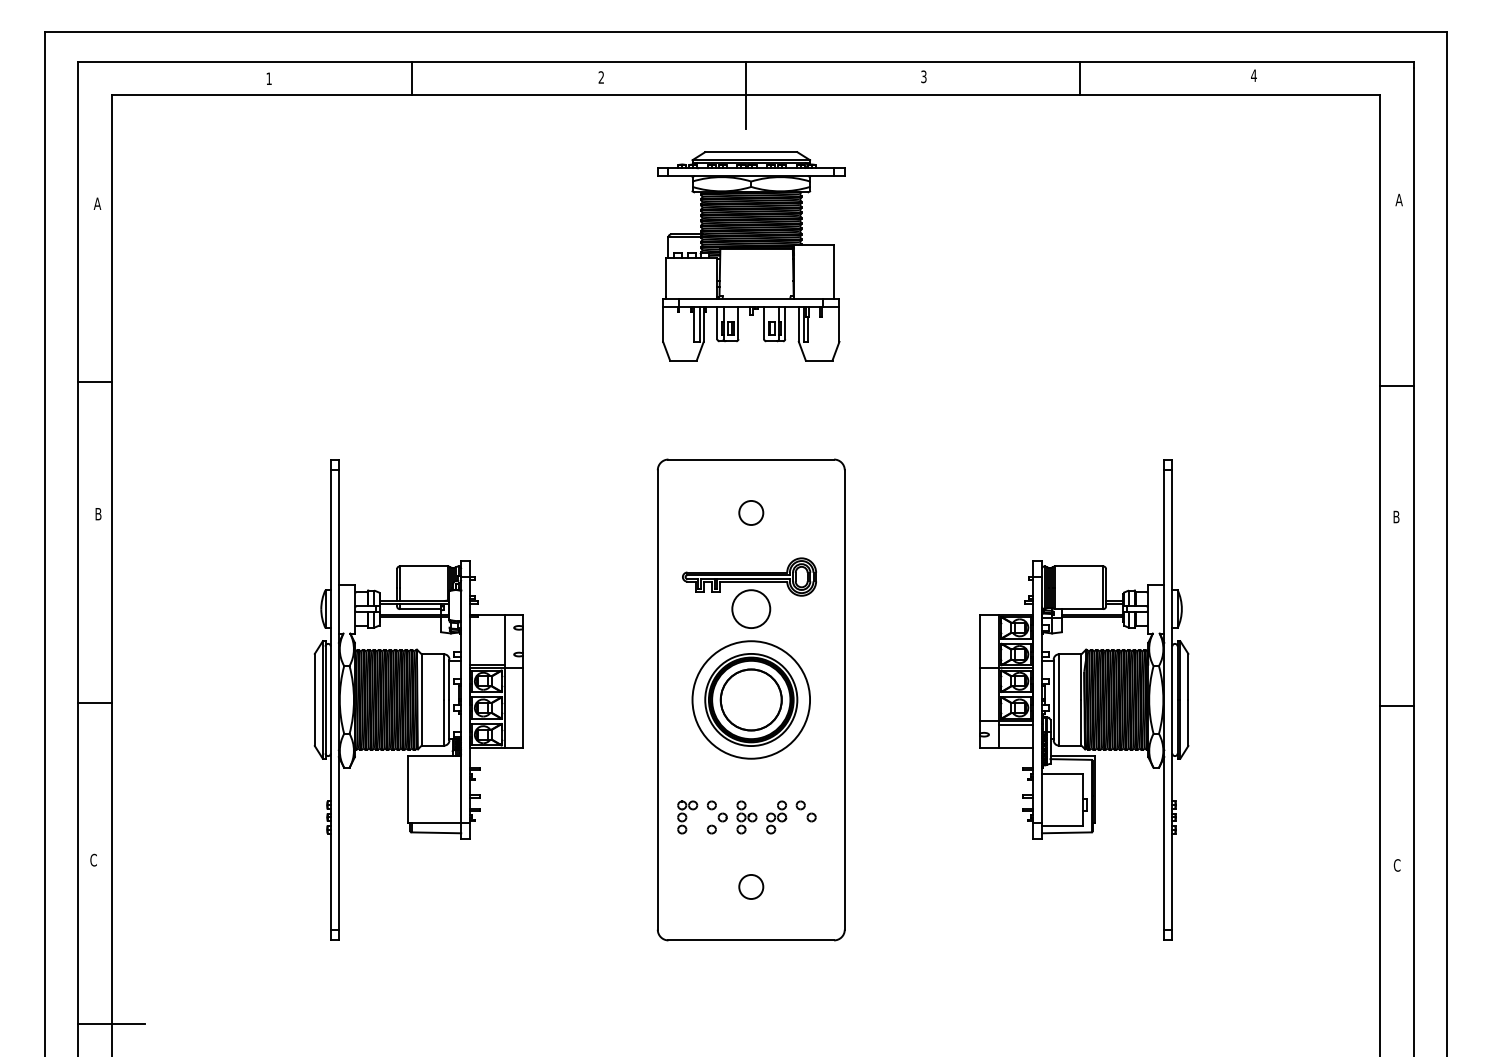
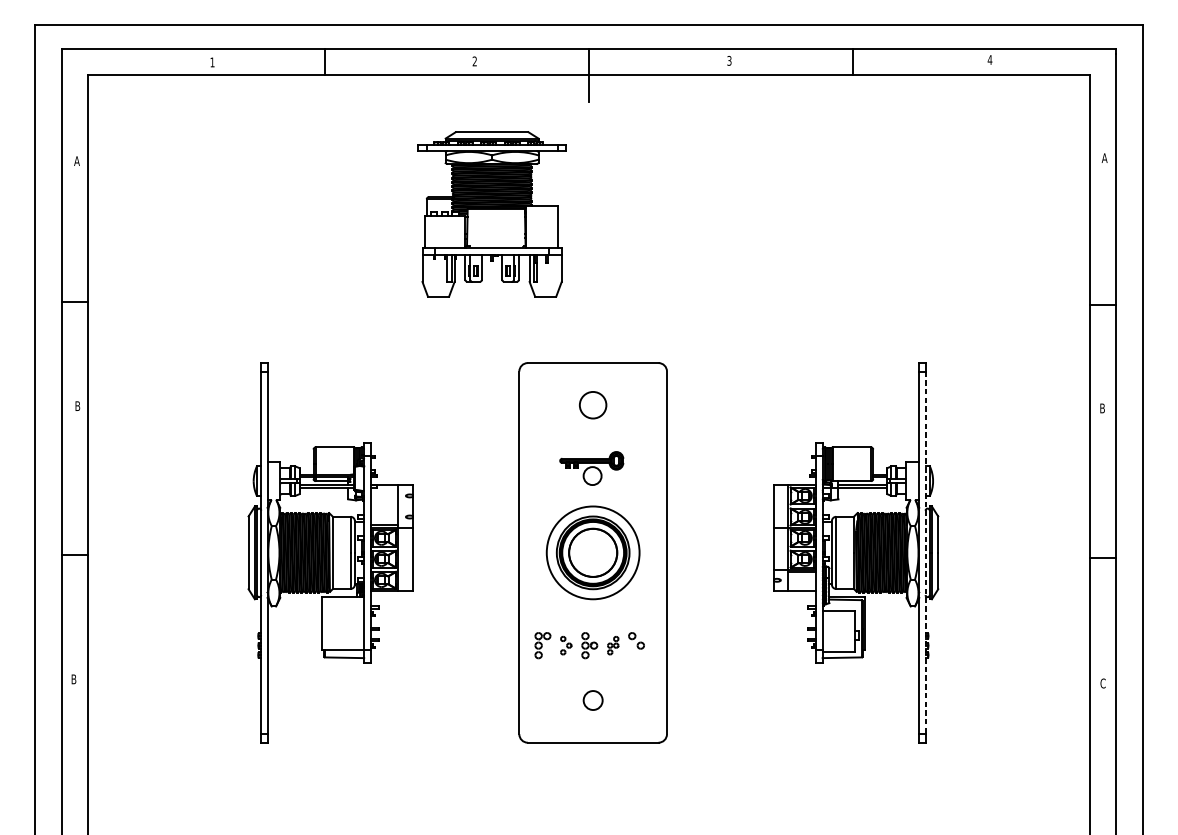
part: (751, 256) -> (492, 214), moved
circle: (751, 512) -> (593, 404), size x1.4
part: (749, 592) -> (591, 468), size x0.6
line: (1172, 699) -> (925, 552), solid -> dashed
part: (716, 817) -> (565, 645), size x0.7
part: (776, 817) -> (613, 645), size x0.7
text: (93, 859) -> (73, 678), C -> B
line: (111, 1023) -> (88, 808), removed

